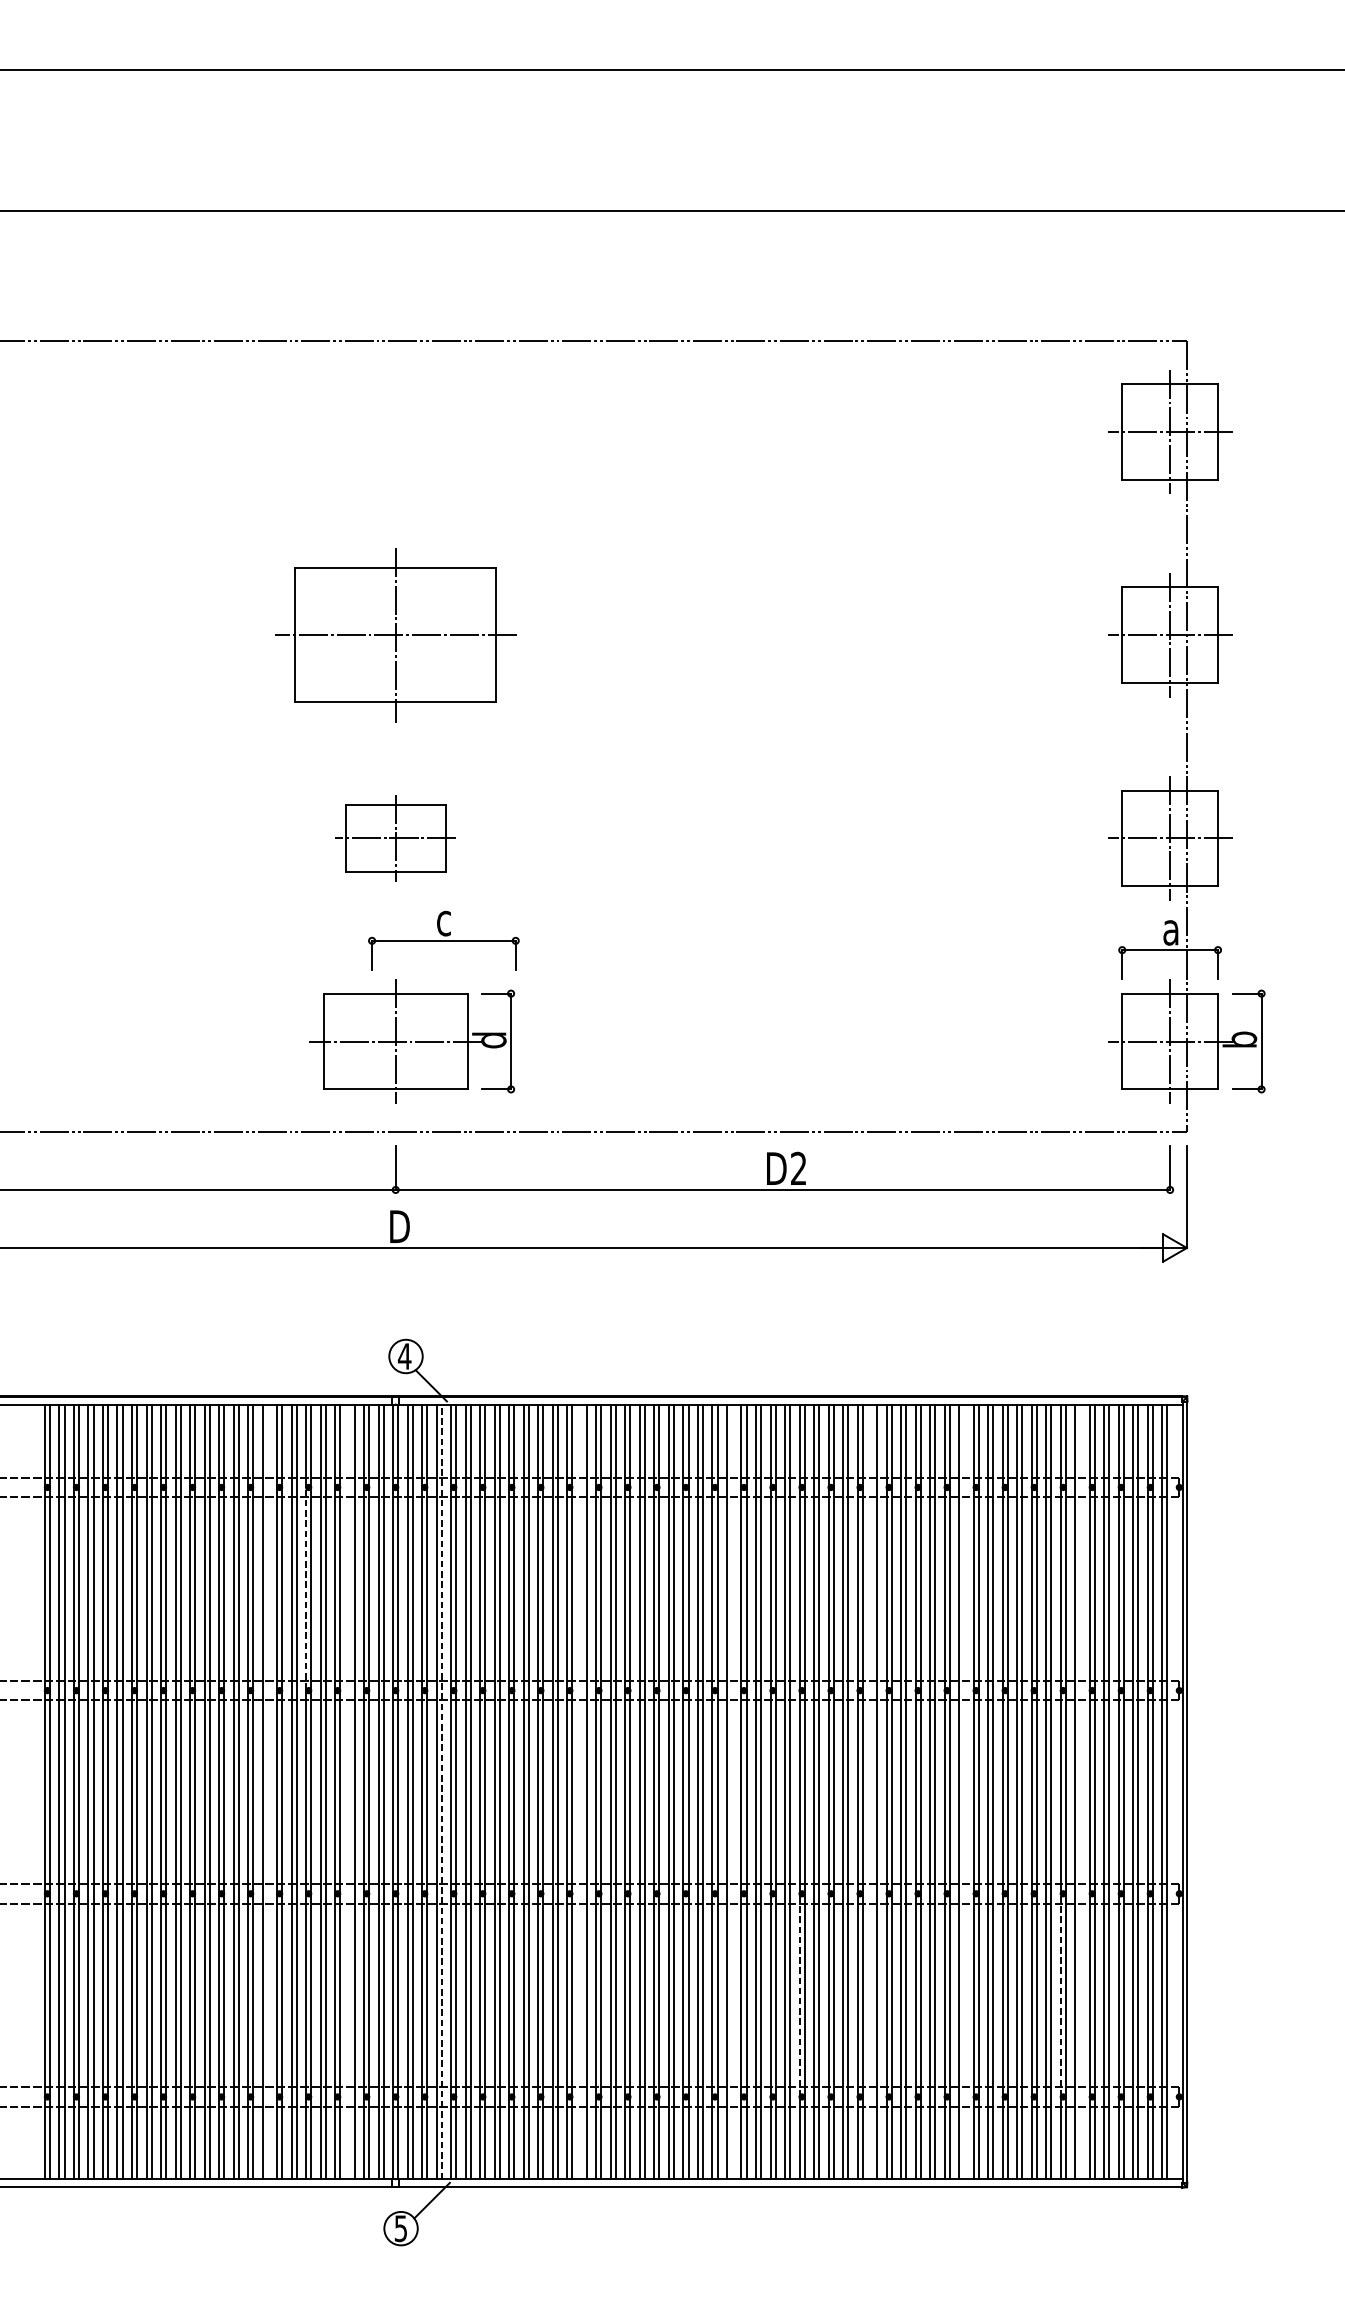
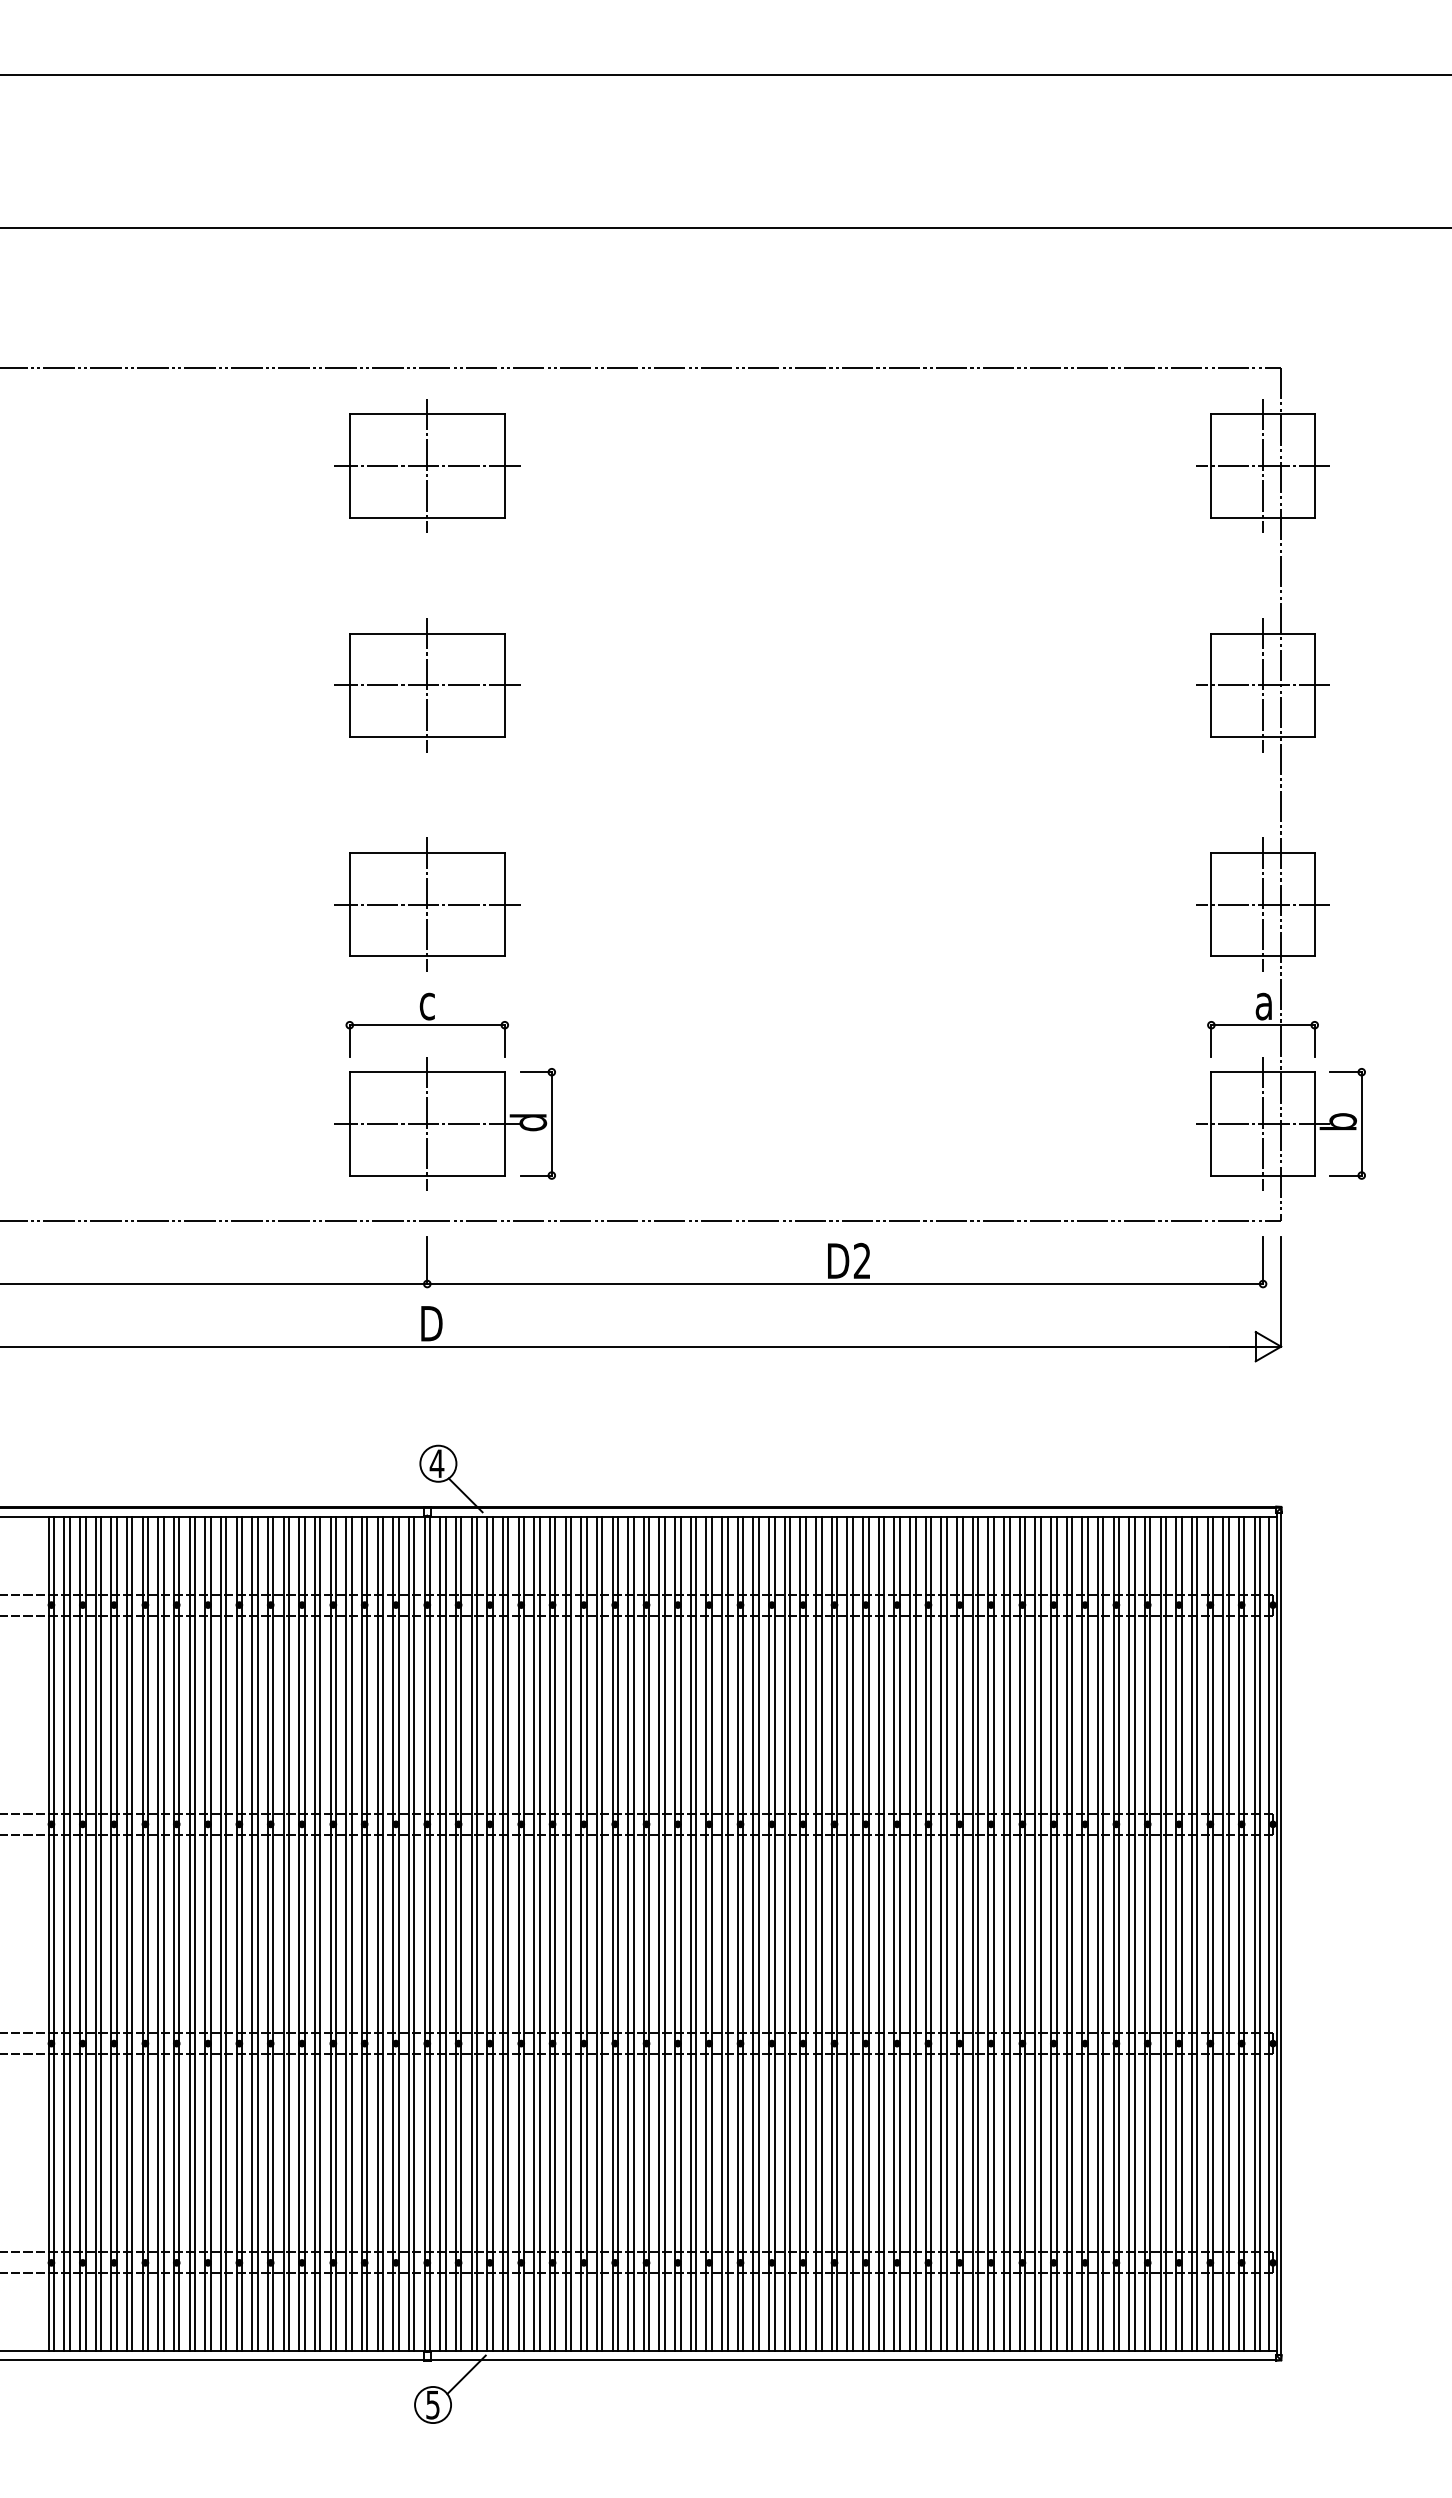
part: (395, 431) -> (427, 465), added
part: (395, 635) -> (427, 685), size x0.71
part: (395, 838) -> (427, 904), size x1.43
part: (443, 940) -> (426, 1024), moved
line: (306, 1588) -> (330, 1714), dashed -> solid
line: (268, 1791) -> (289, 1933), added
line: (349, 1791) -> (377, 1933), added
line: (442, 1791) -> (477, 1933), dashed -> solid
line: (582, 1791) -> (628, 1933), added
line: (732, 1791) -> (790, 1933), added
line: (872, 1791) -> (941, 1933), added
line: (963, 1791) -> (1040, 1933), added
line: (1080, 1791) -> (1166, 1933), added
line: (1175, 1791) -> (1268, 1933), added
line: (799, 1995) -> (863, 2153), dashed -> solid
line: (1060, 1995) -> (1144, 2153), dashed -> solid

